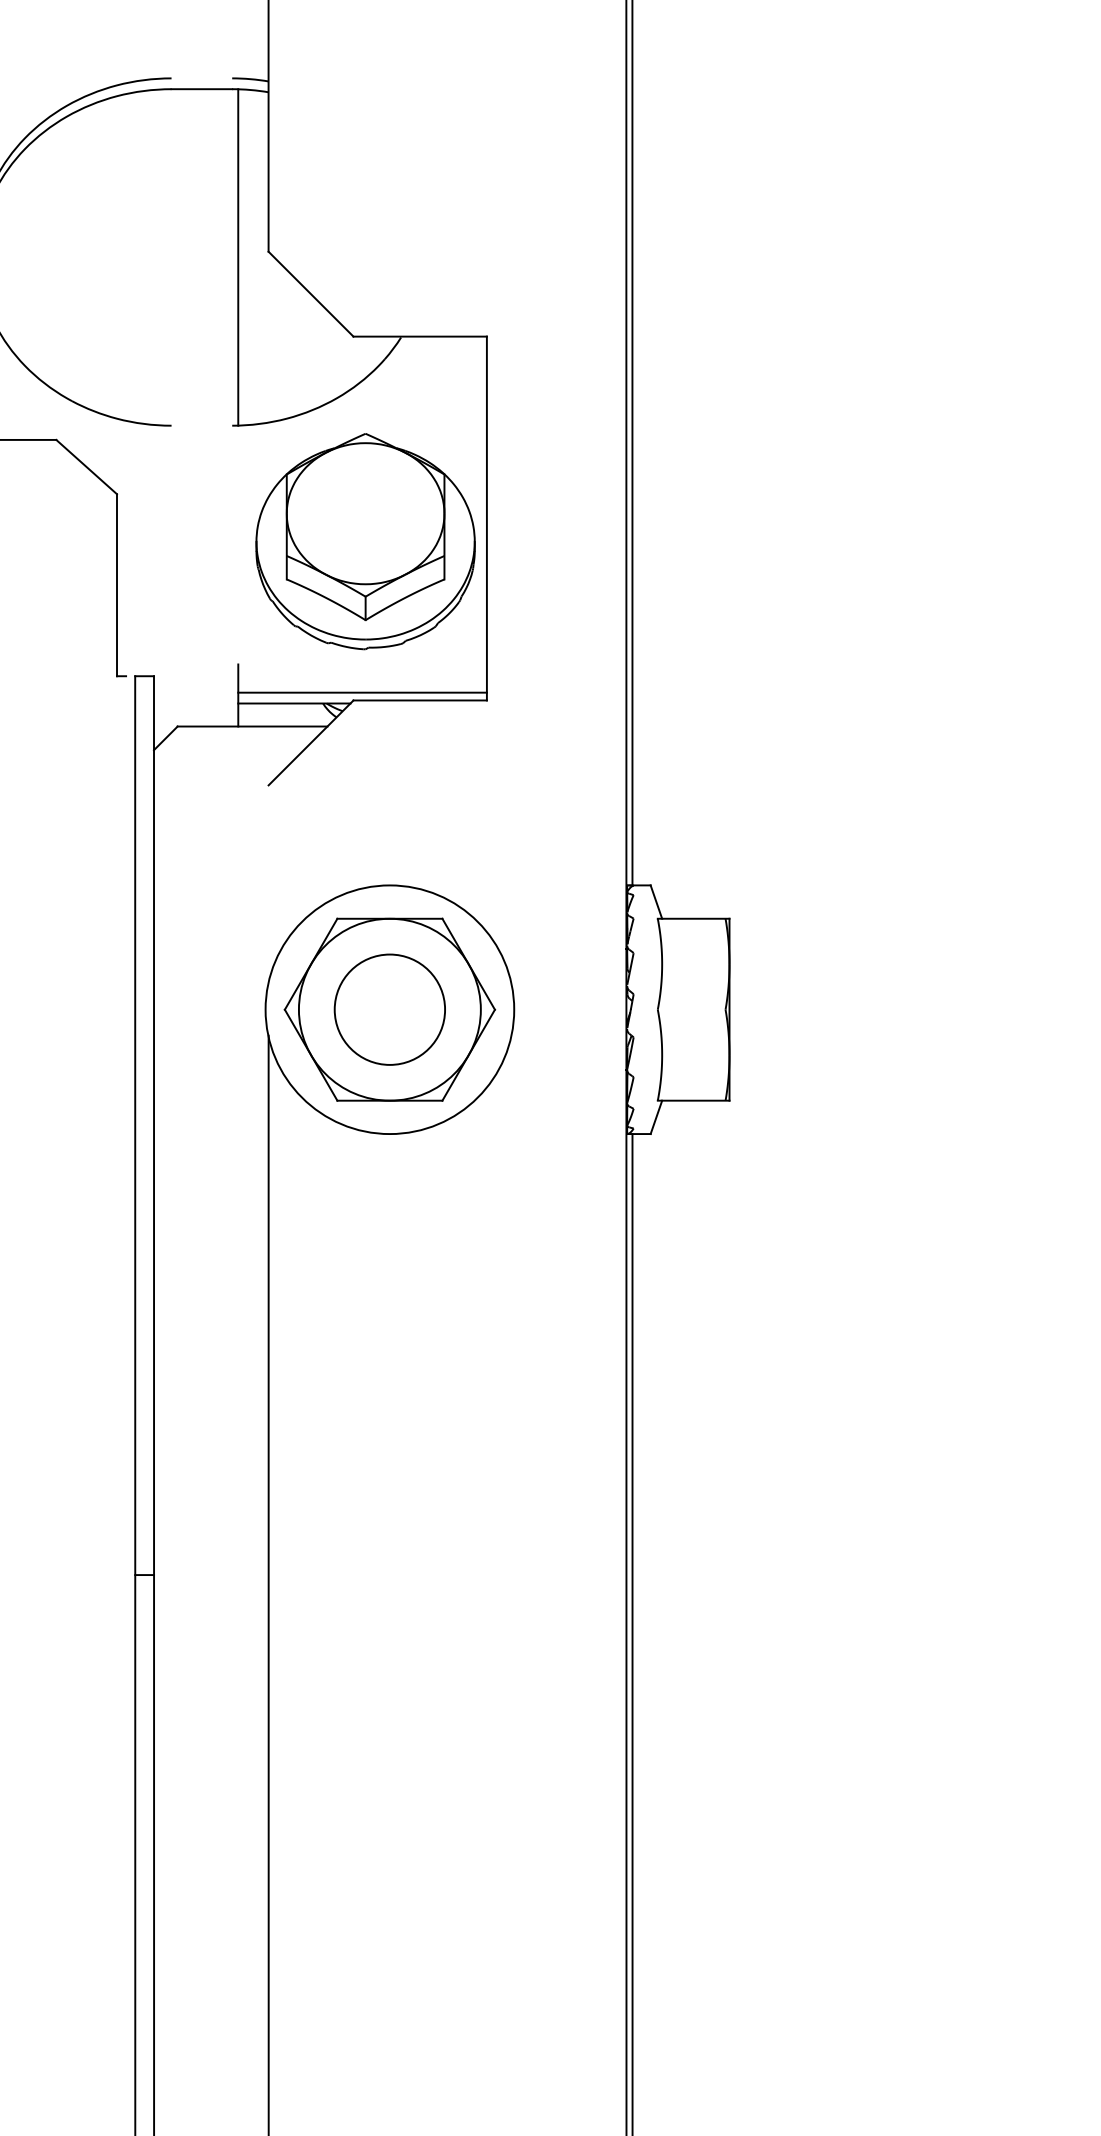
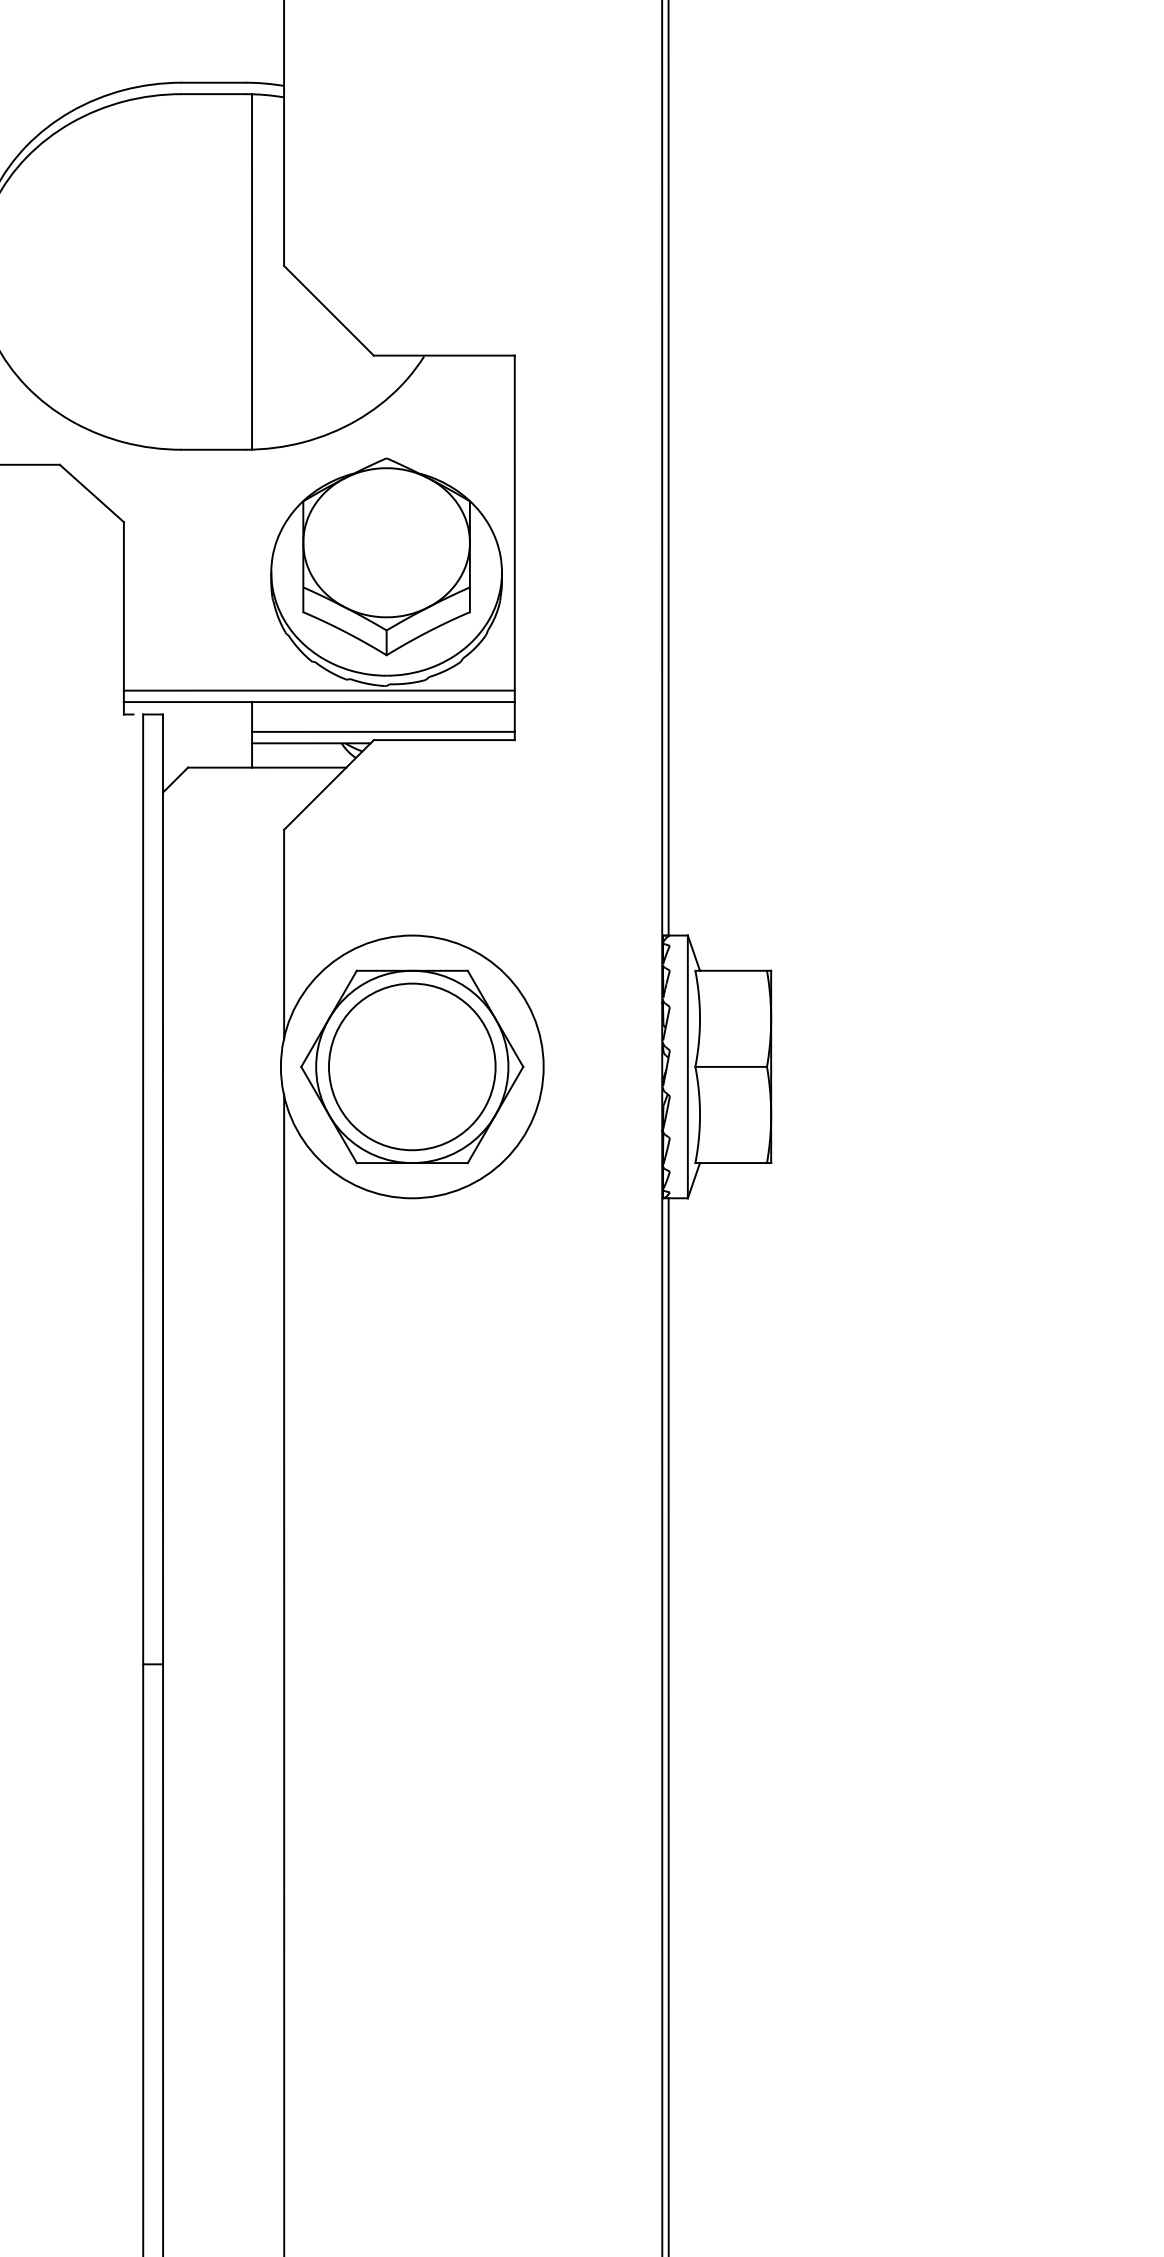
line: (201, 78) -> (213, 82), added
line: (201, 425) -> (213, 449), added
line: (301, 653) -> (318, 690), added
line: (301, 664) -> (318, 702), added
line: (268, 884) -> (284, 934), added
circle: (389, 1009) -> (411, 1066), size x1.43
line: (650, 1009) -> (687, 1066), added
line: (691, 1009) -> (731, 1066), added

